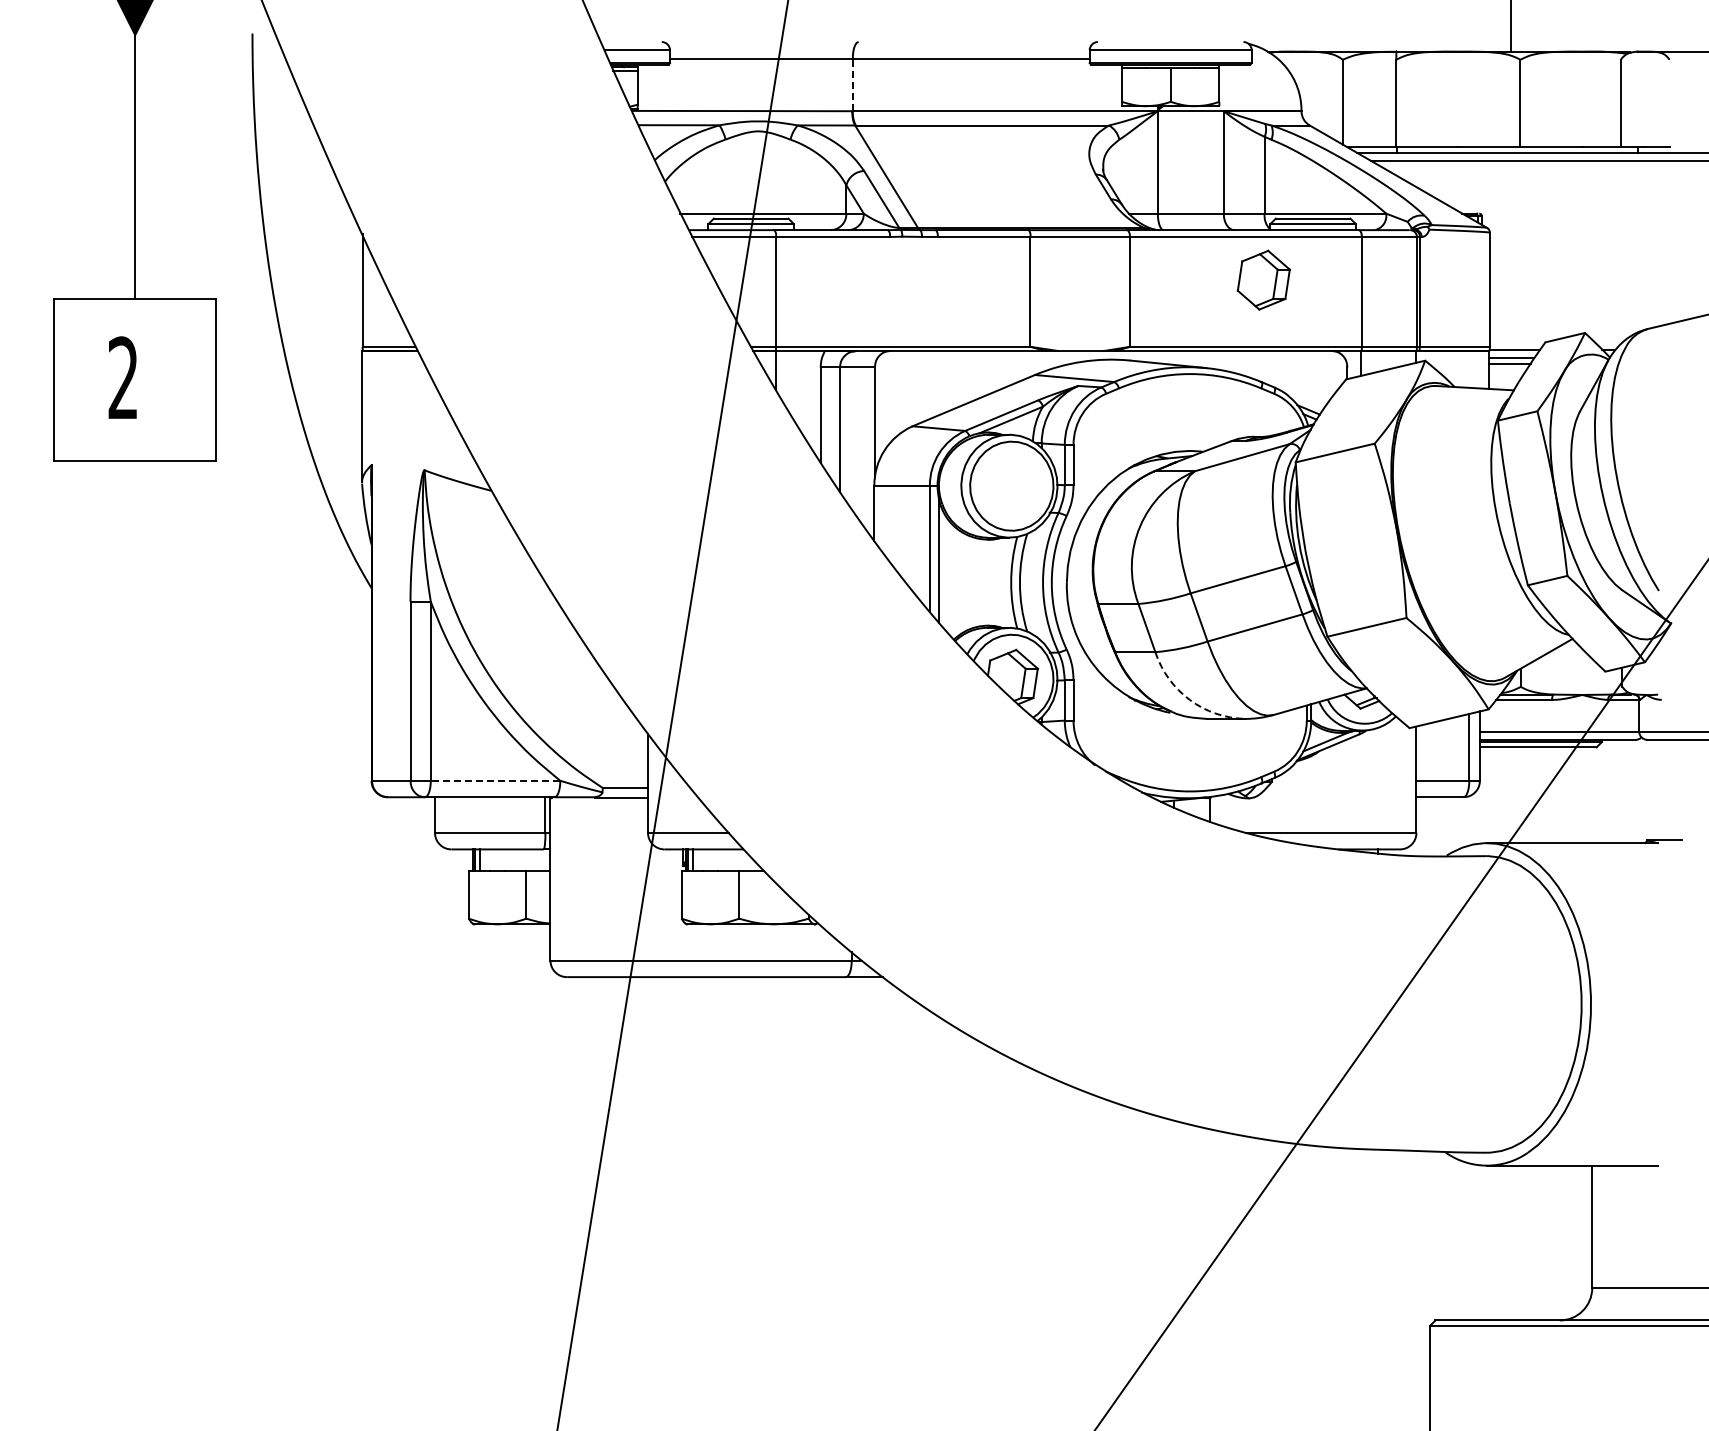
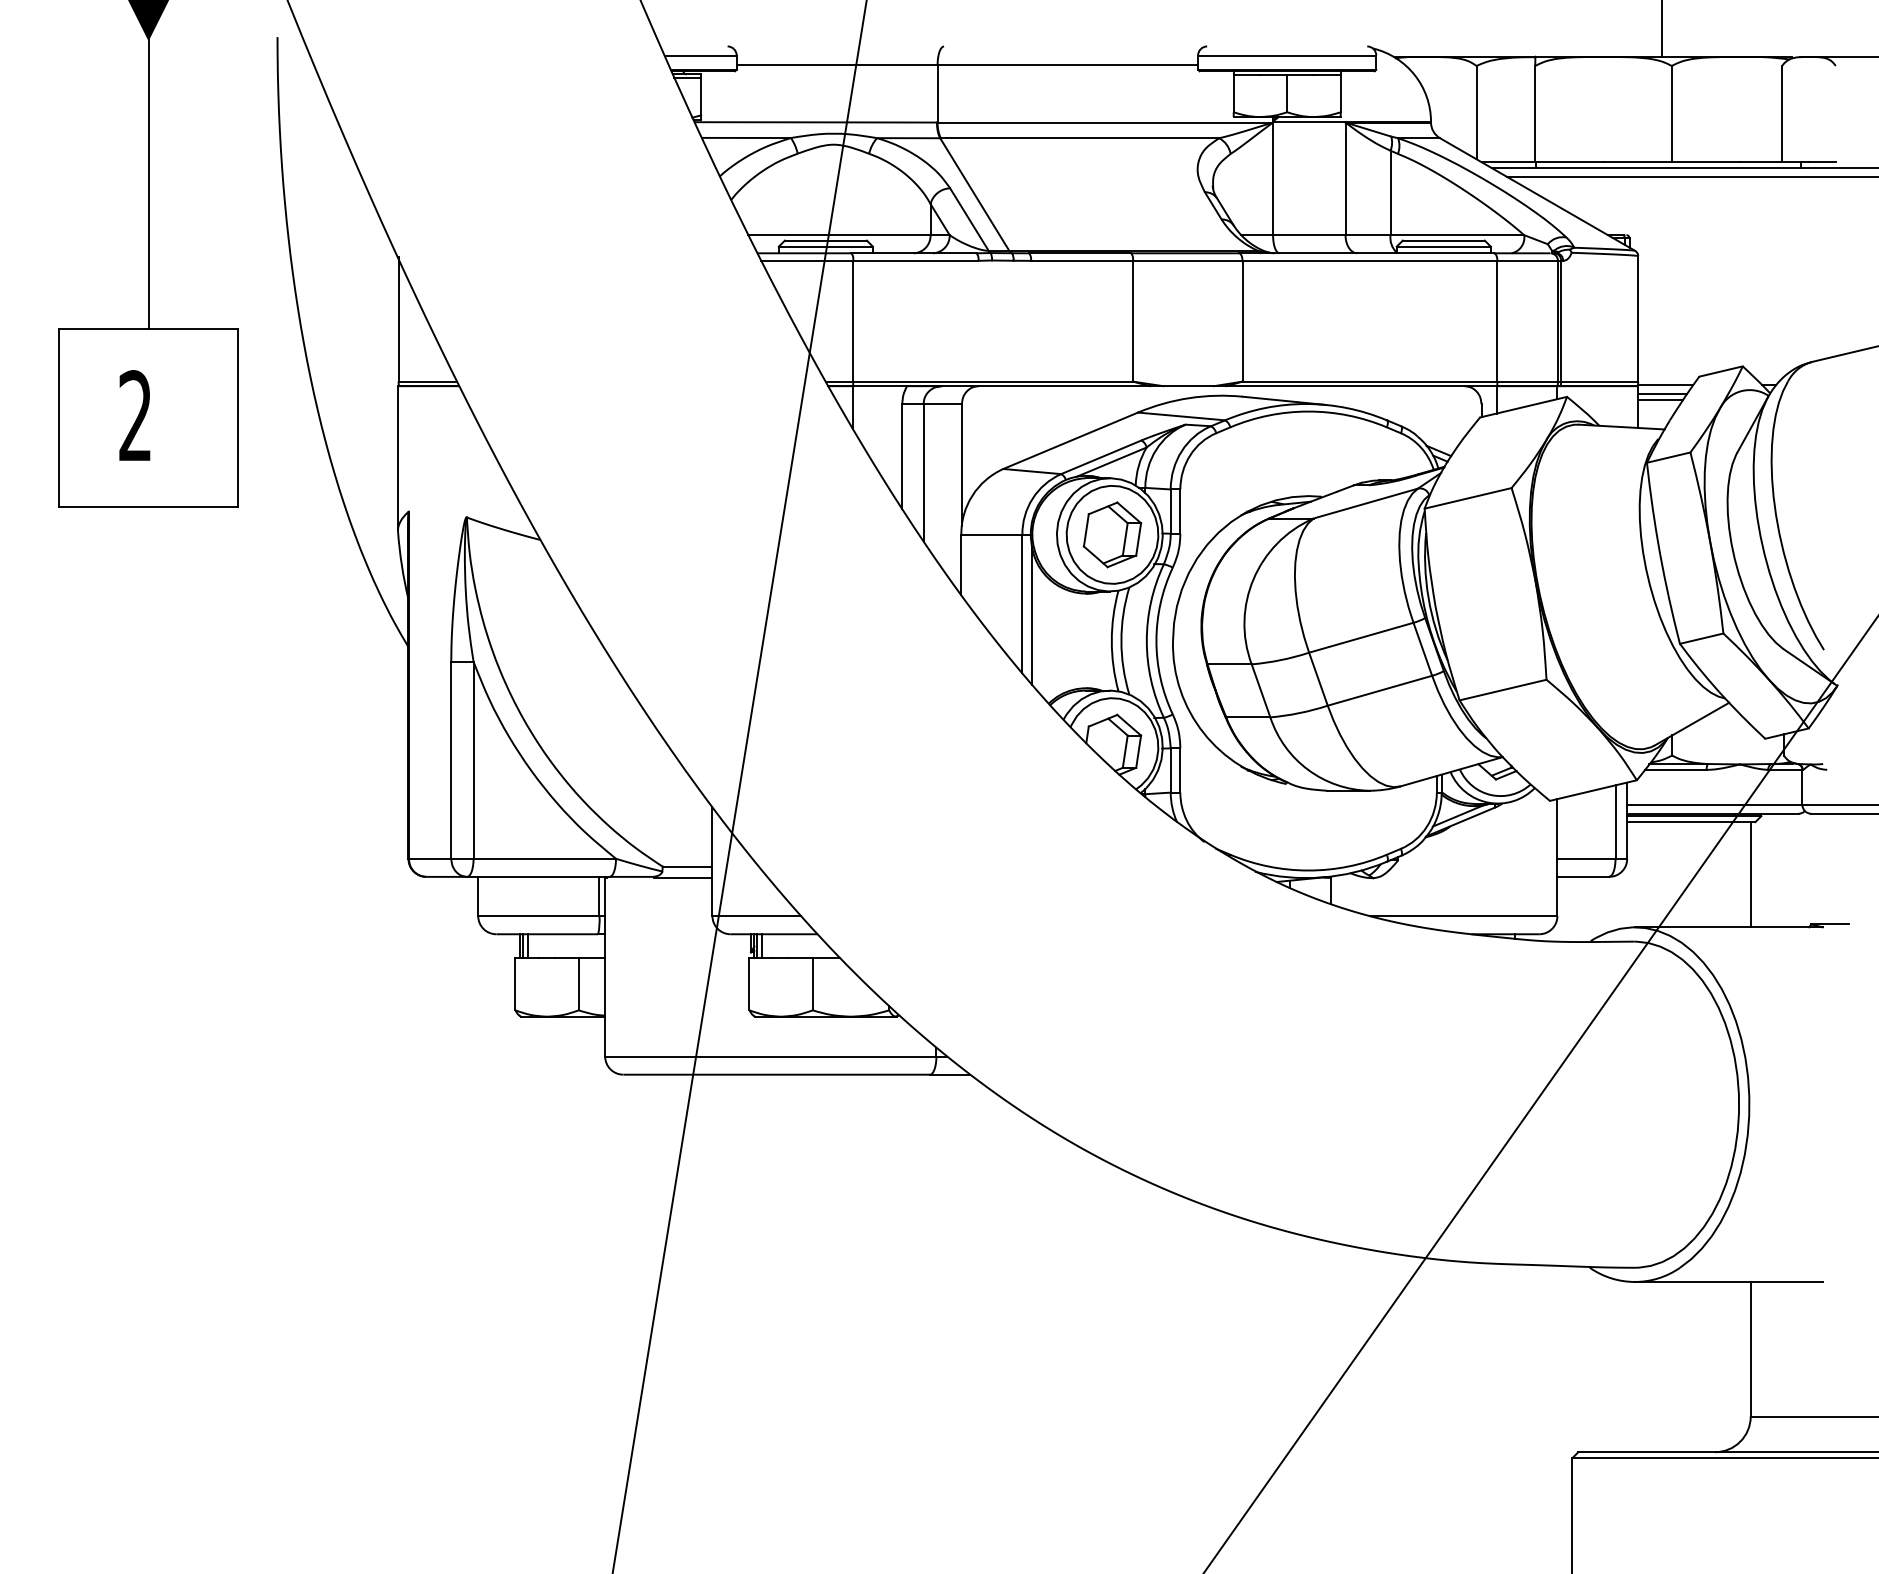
line: (852, 84) -> (937, 93), dashed -> solid
part: (1263, 279) -> (1112, 534), moved
arc: (1189, 699) -> (1307, 769), dashed -> solid
line: (495, 780) -> (544, 858), dashed -> solid
line: (1592, 795) -> (1751, 874), added

